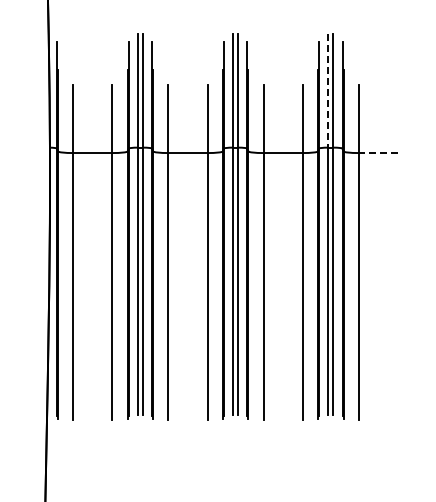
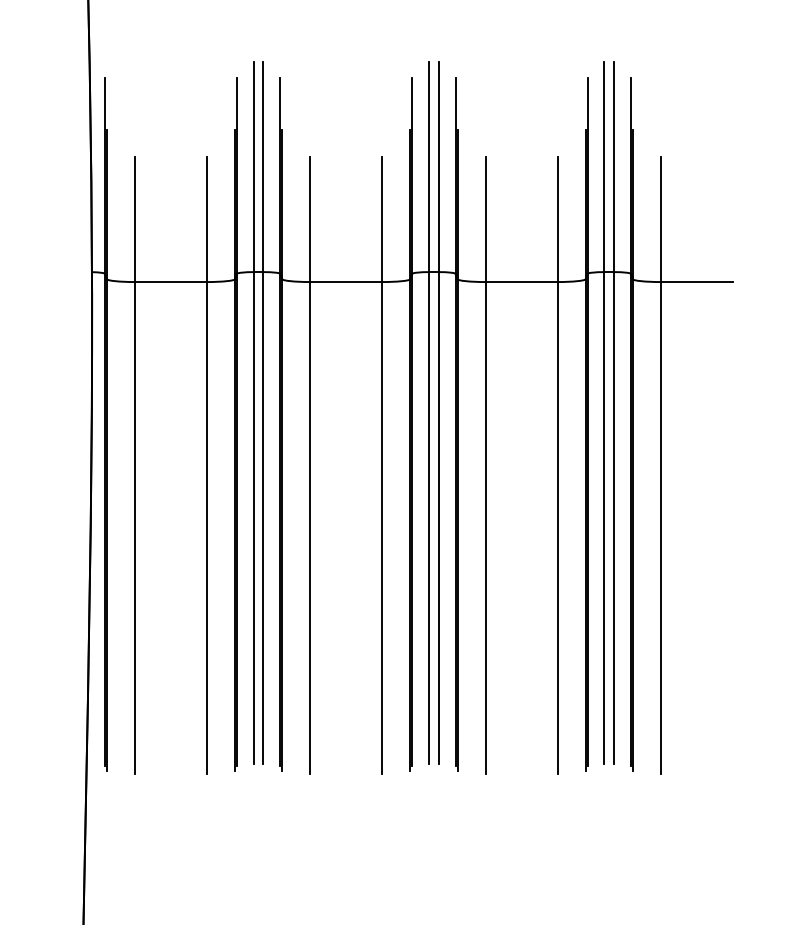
line: (328, 91) -> (605, 168), dashed -> solid
line: (378, 153) -> (697, 282), dashed -> solid

